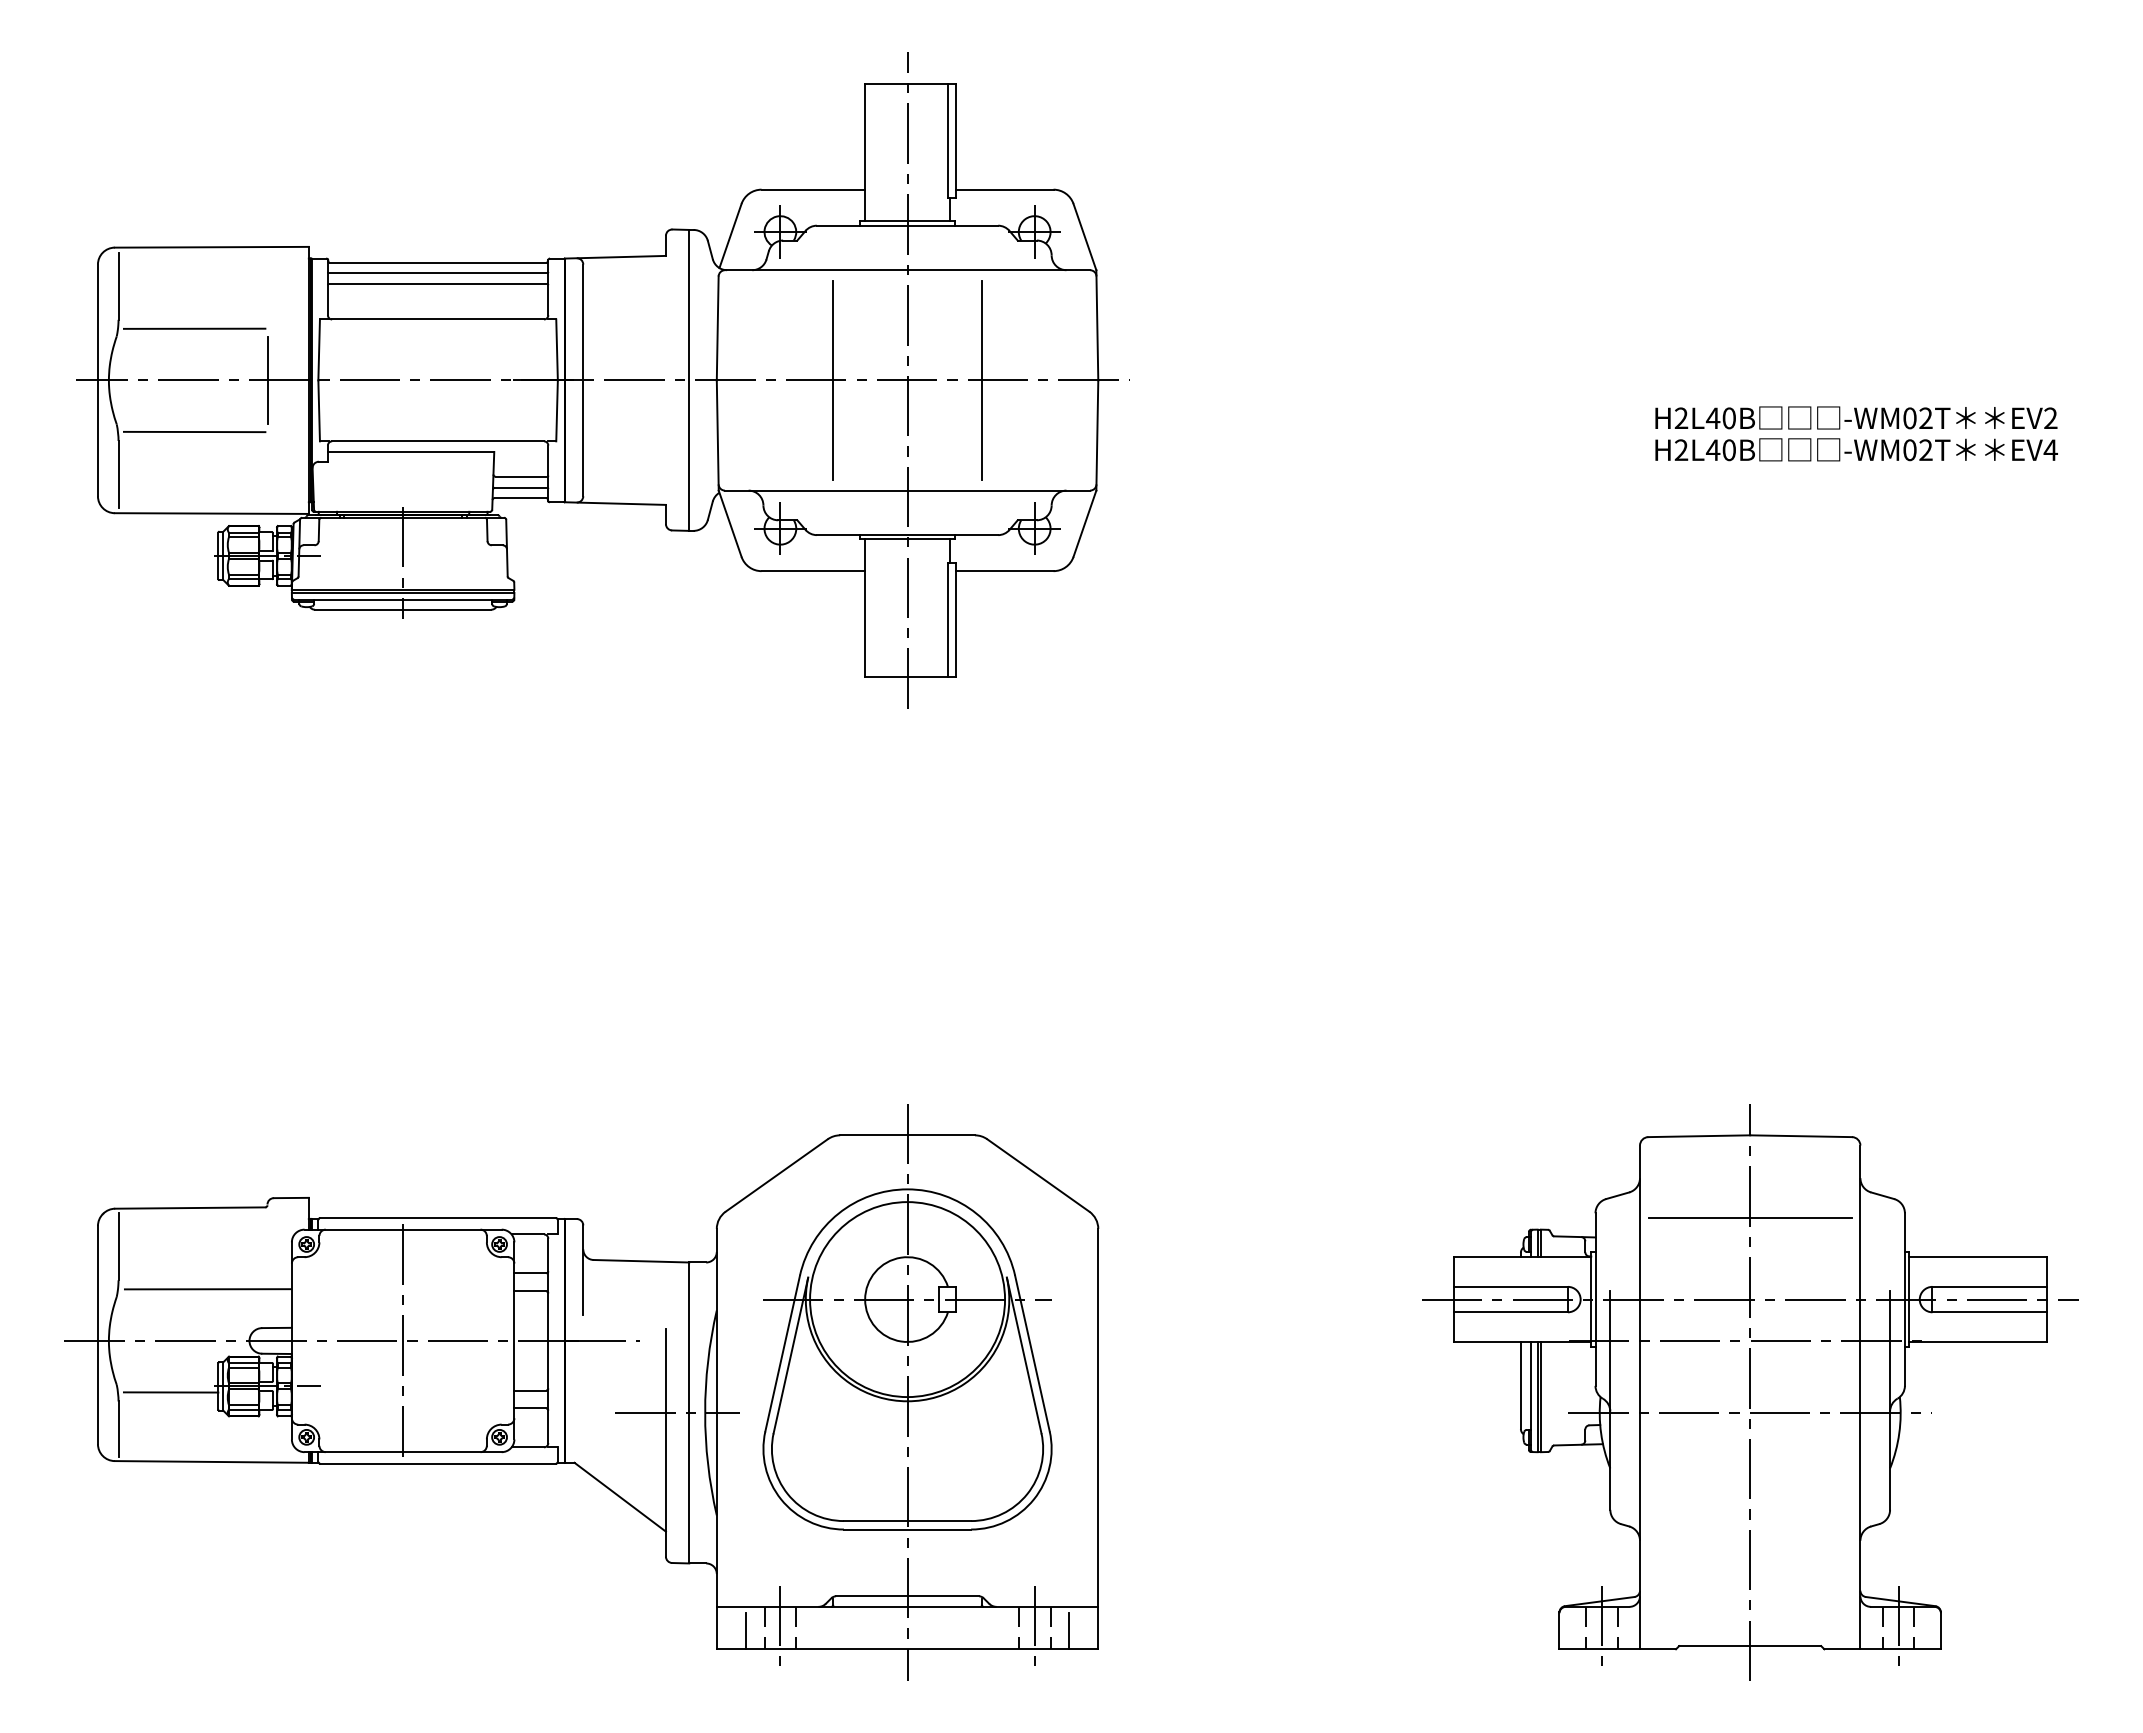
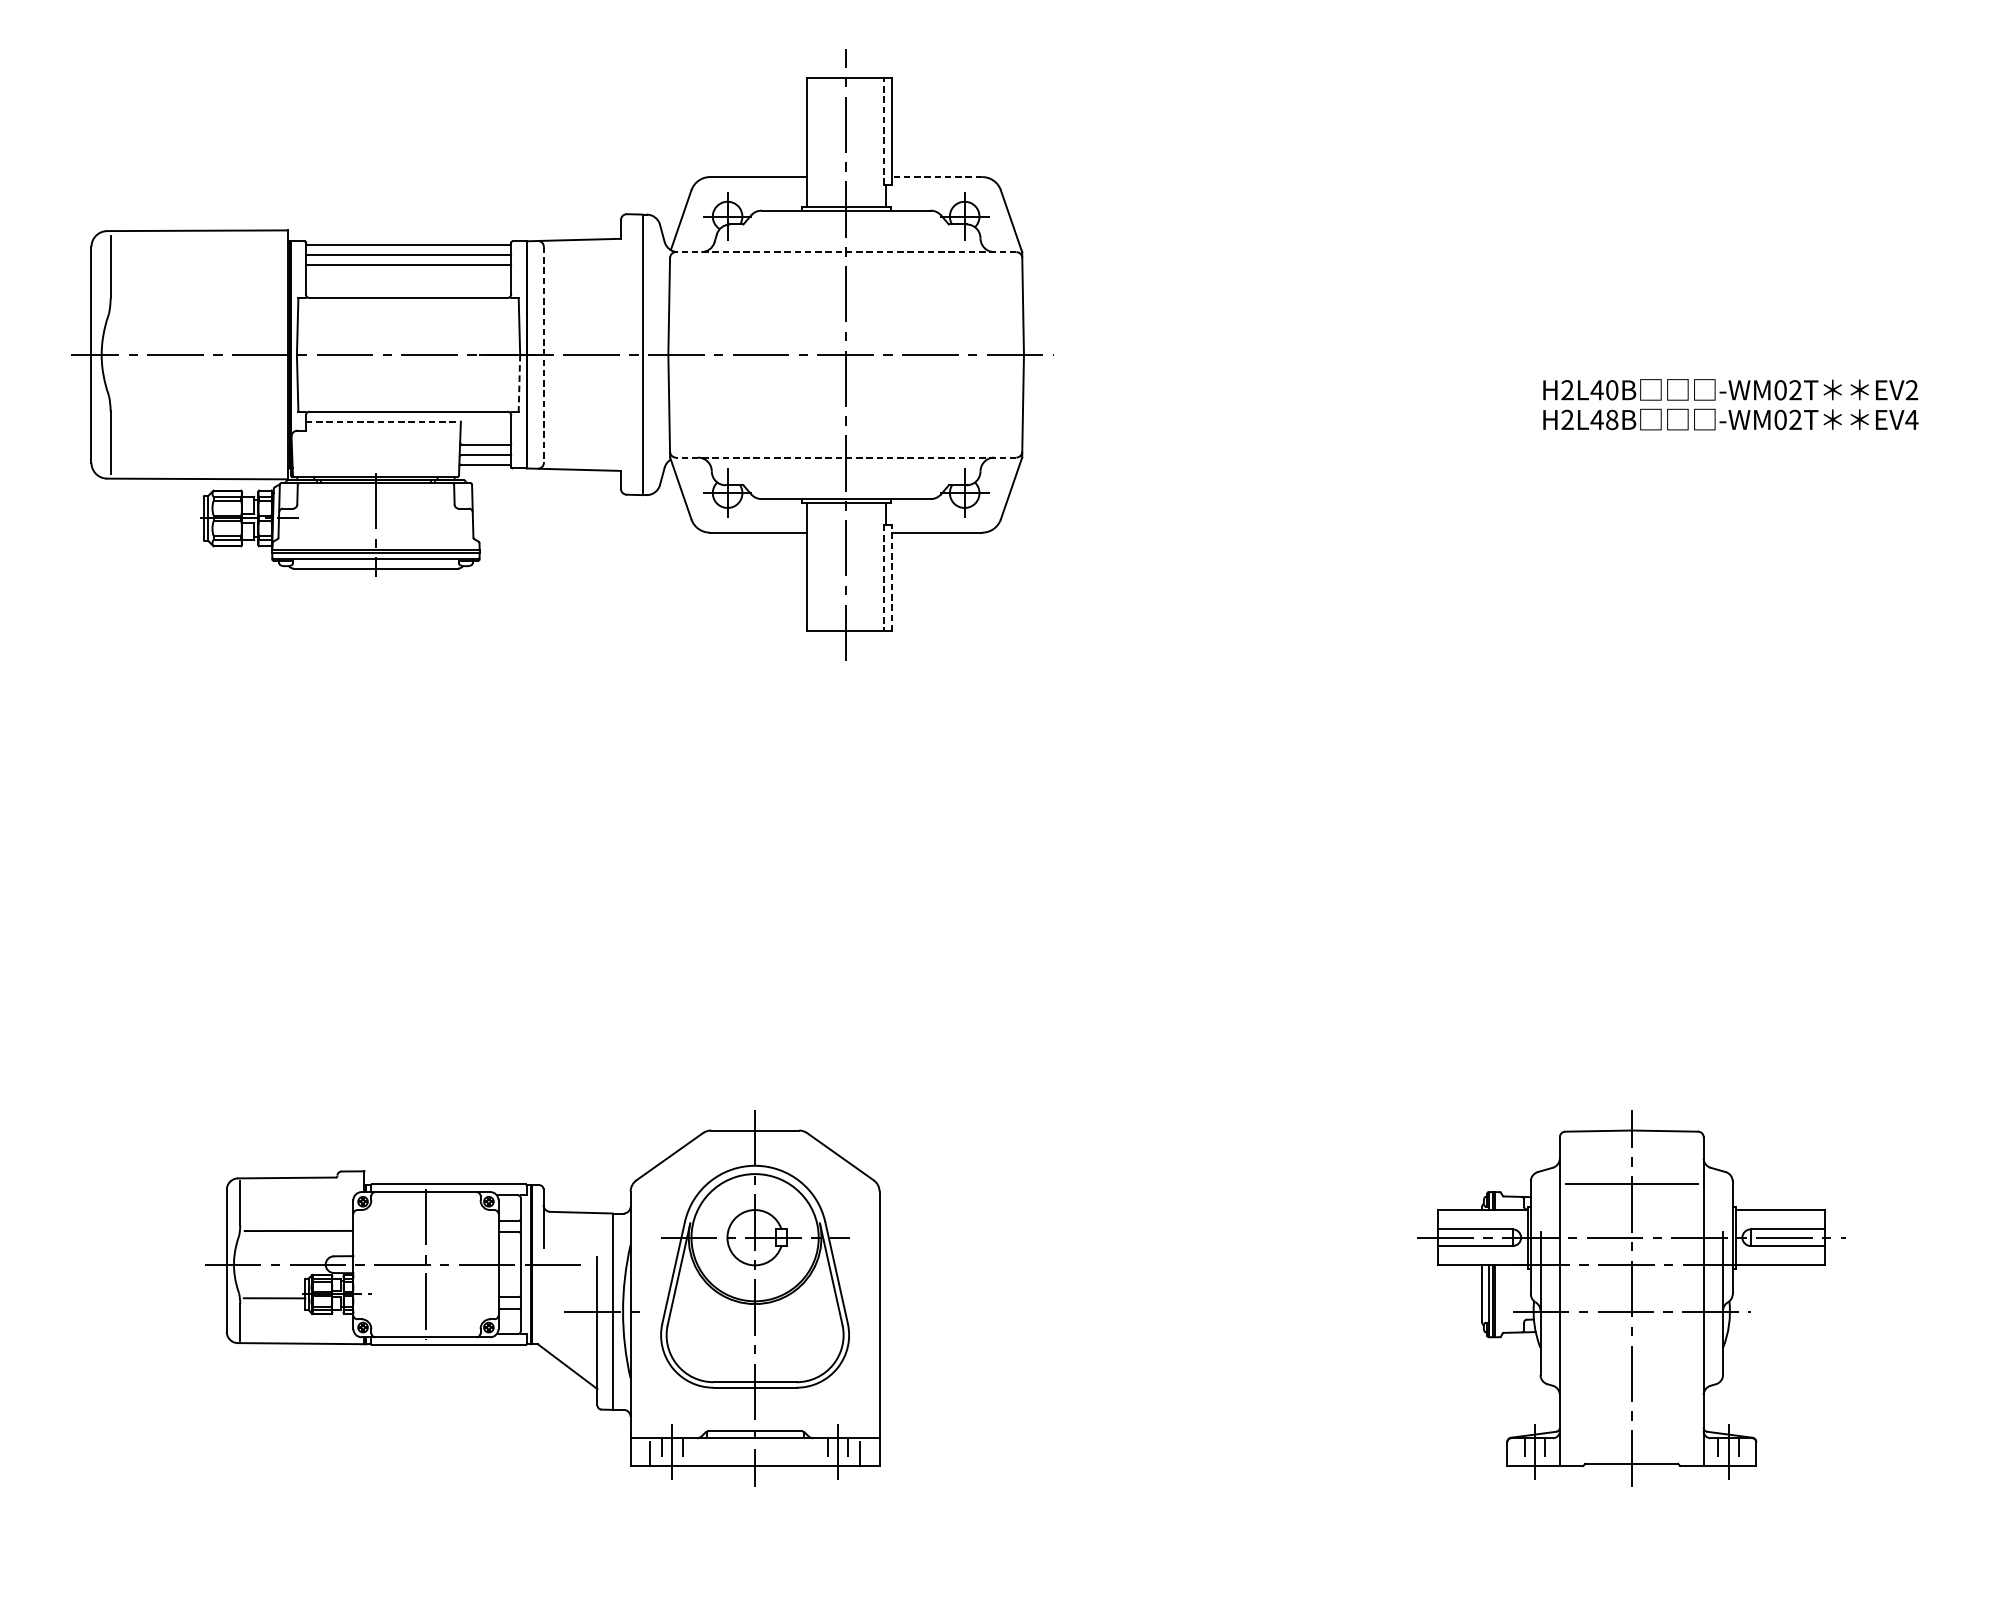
line: (947, 140) -> (883, 131), solid -> dashed
line: (1004, 189) -> (936, 176), solid -> dashed
line: (907, 270) -> (846, 252), solid -> dashed
line: (194, 328) -> (181, 306), removed
line: (267, 380) -> (249, 354), removed
line: (583, 380) -> (544, 354), solid -> dashed
line: (833, 380) -> (777, 354), removed
line: (981, 380) -> (915, 354), removed
line: (557, 411) -> (519, 383), solid -> dashed
line: (194, 431) -> (181, 402), removed
text: (1728, 450) -> (1611, 420), H2L40B -> H2L48B
line: (411, 452) -> (383, 422), solid -> dashed
line: (907, 490) -> (846, 457), solid -> dashed
line: (956, 619) -> (891, 577), solid -> dashed
line: (947, 620) -> (883, 578), solid -> dashed
part: (581, 1392) -> (542, 1298), size x0.7
part: (1750, 1392) -> (1631, 1298), size x0.7

